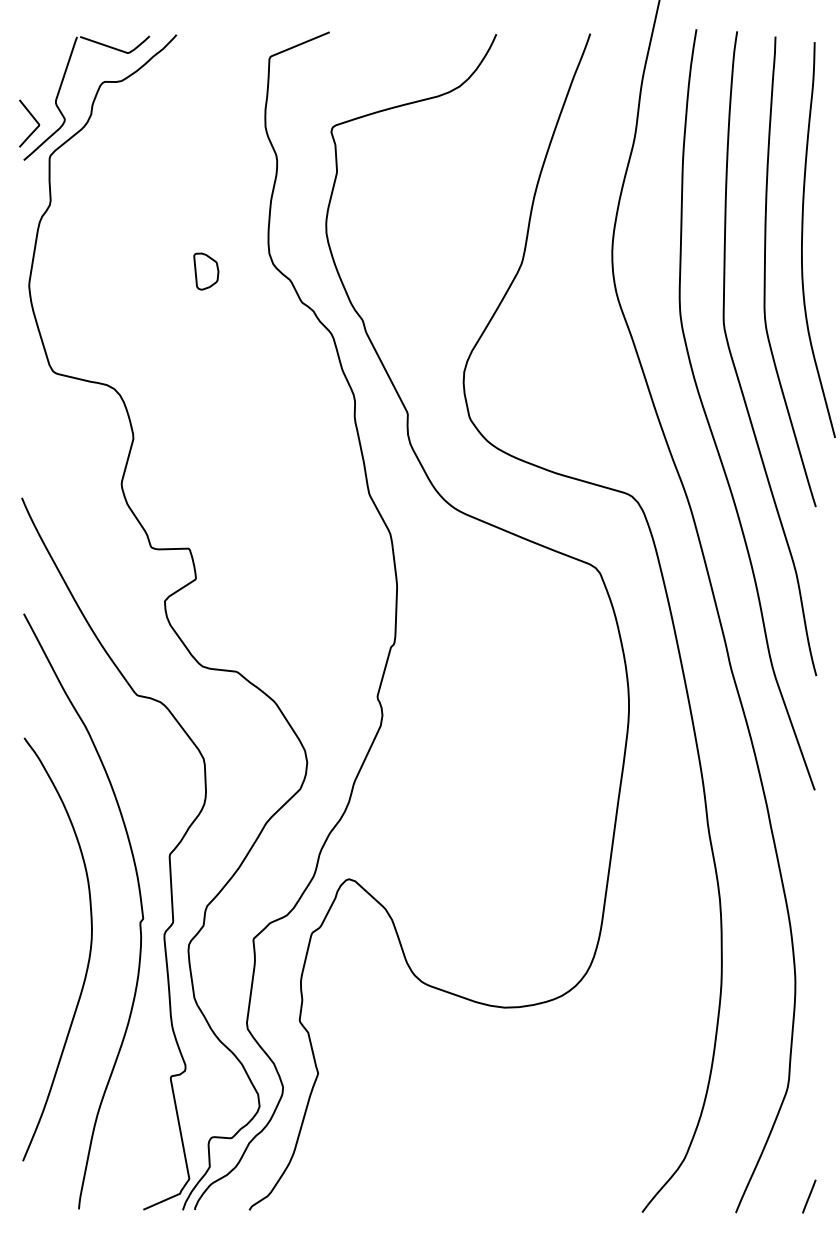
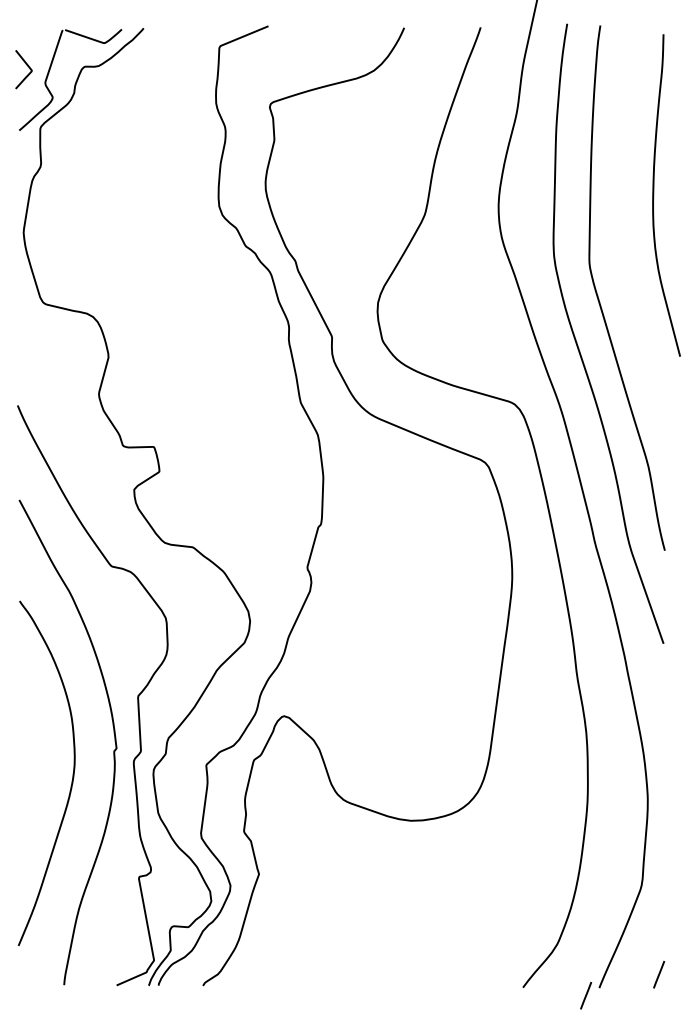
curve: (32, 118) -> (26, 65), moved
part: (205, 270) -> (167, 220), removed
curve: (765, 270) -> (623, 220), removed
line: (720, 1222) -> (586, 995), added

